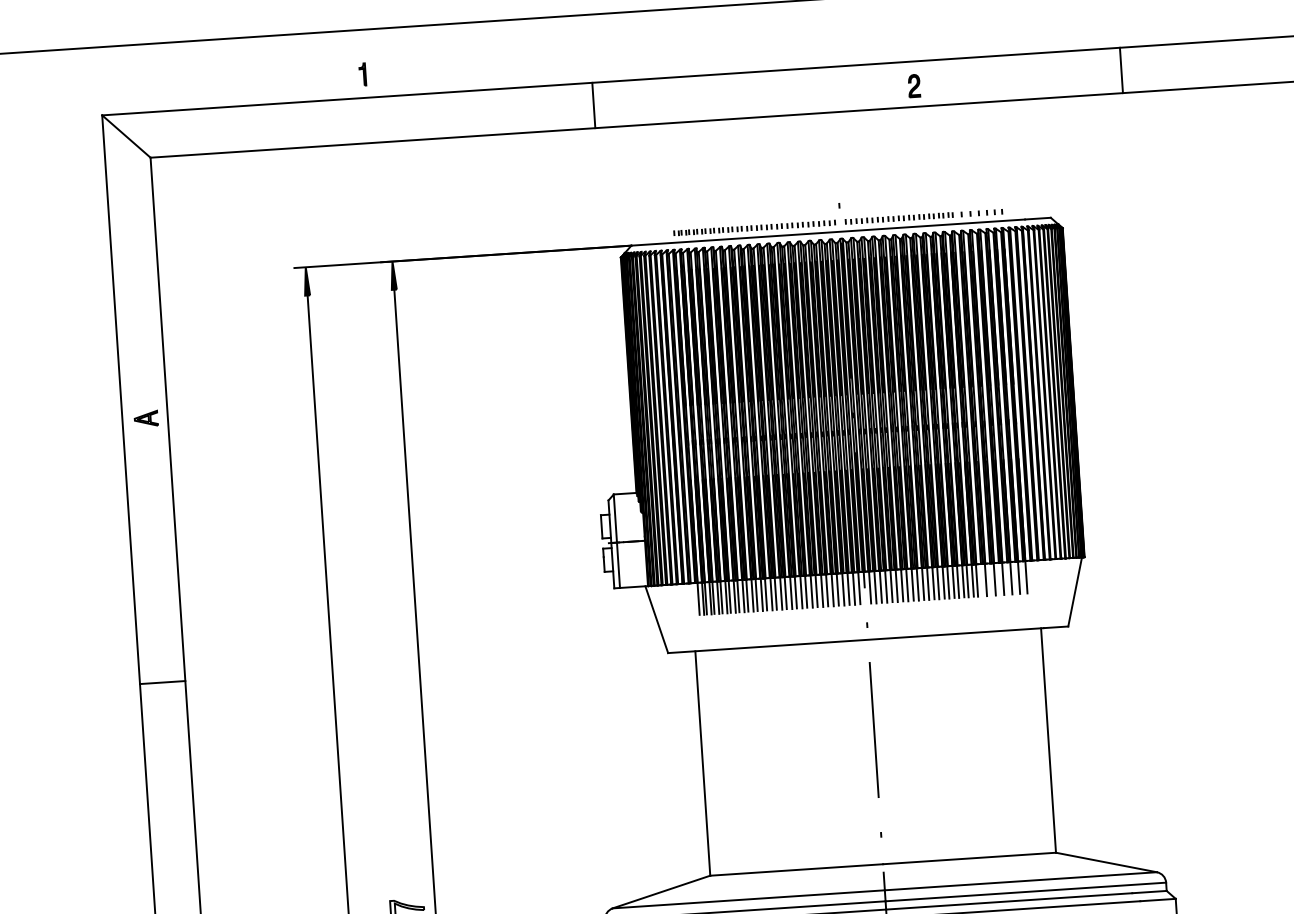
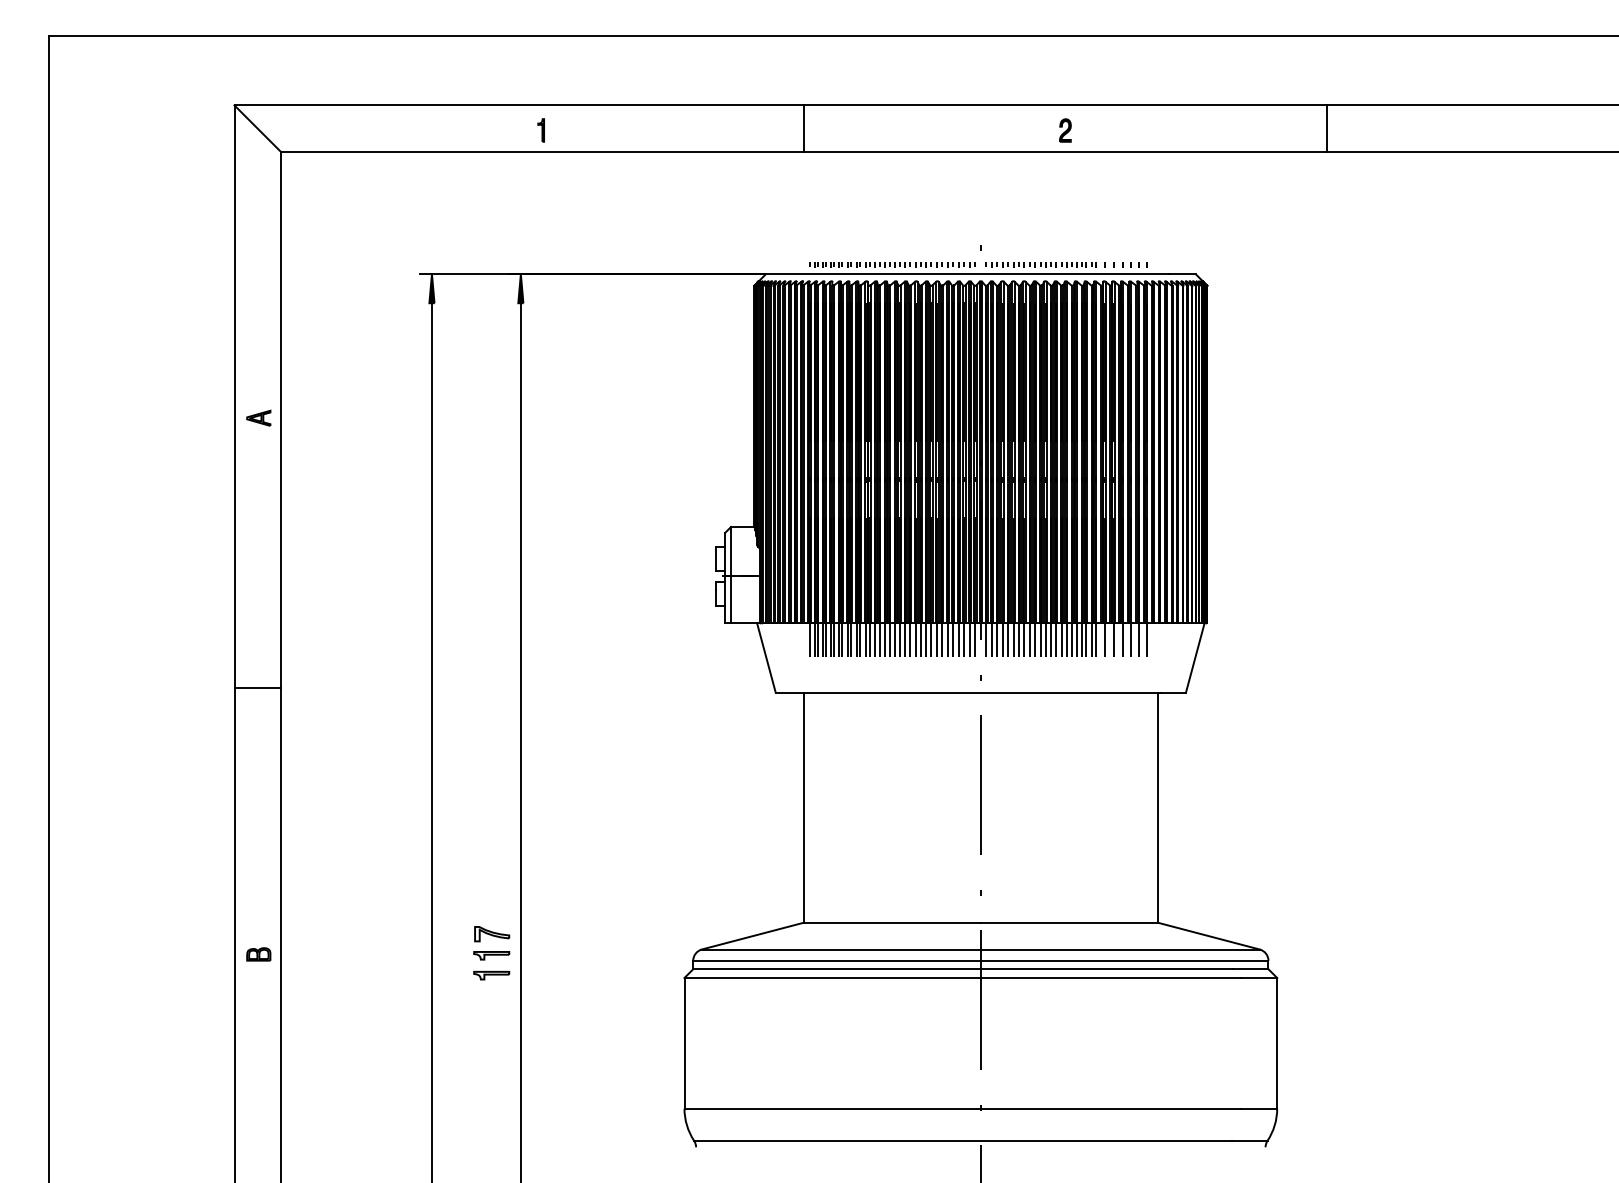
line: (1121, 70) -> (1326, 128), moved
part: (362, 74) -> (540, 130), moved
line: (593, 105) -> (803, 128), moved

